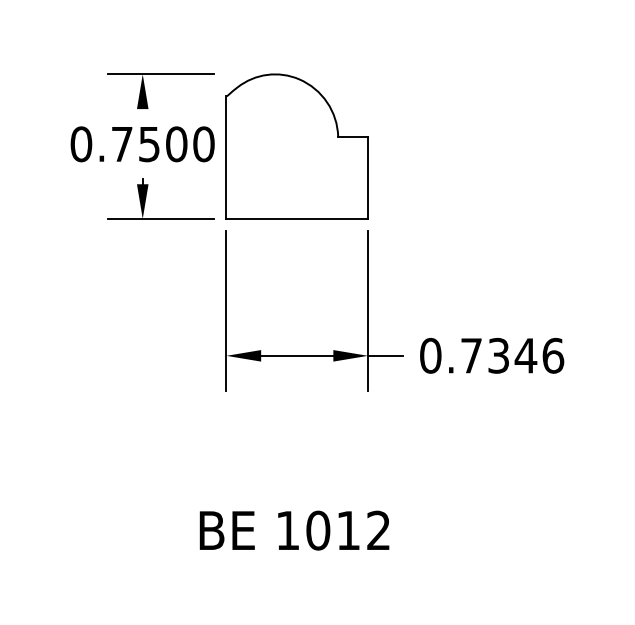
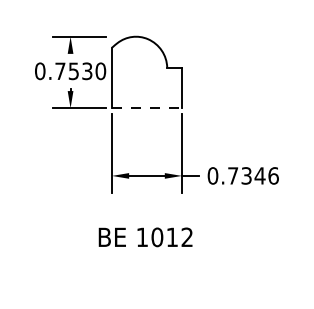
text: (176, 144) -> (87, 71), 0.7500 -> 0.7530
line: (298, 219) -> (147, 108), solid -> dashed
text: (294, 530) -> (145, 237), moved

